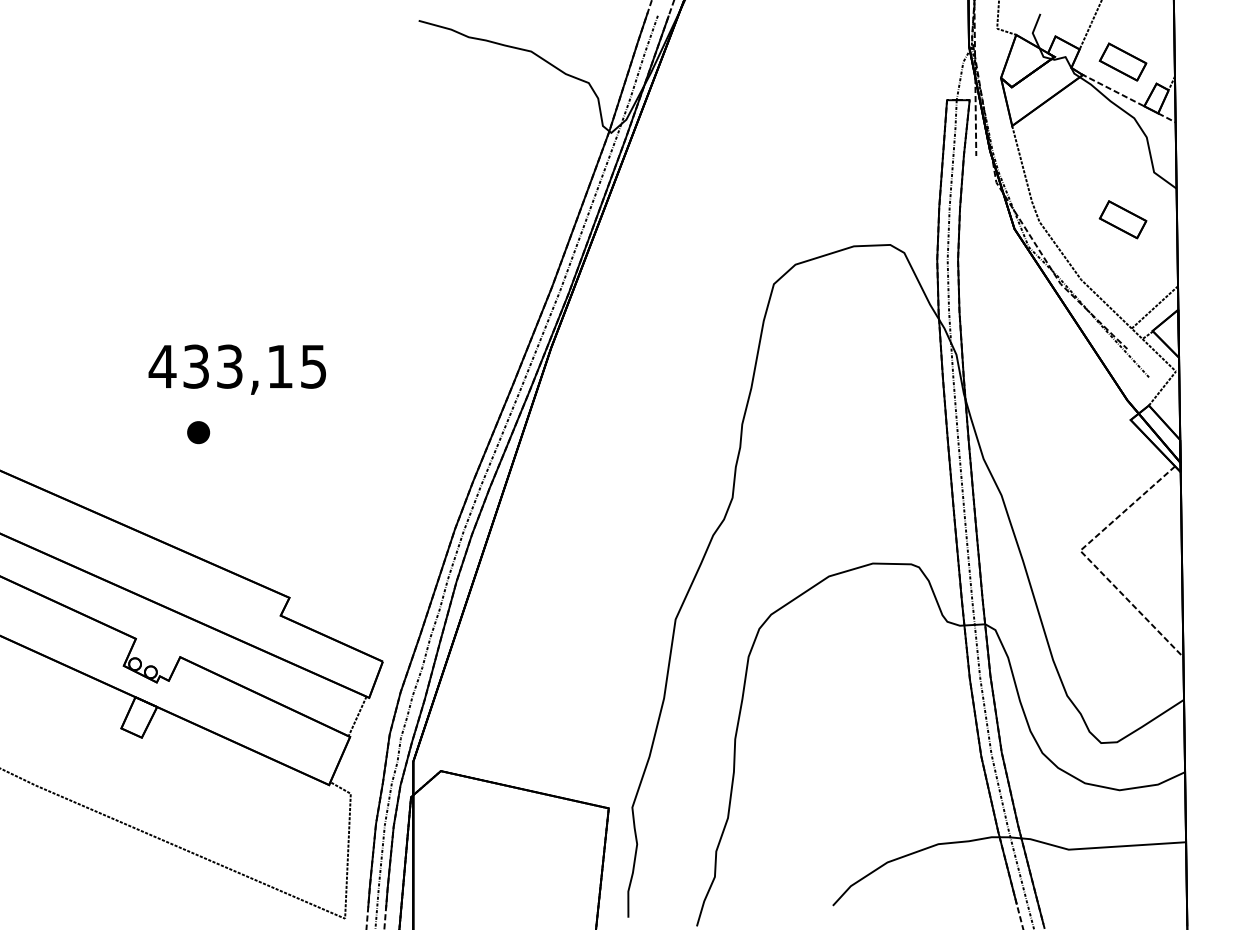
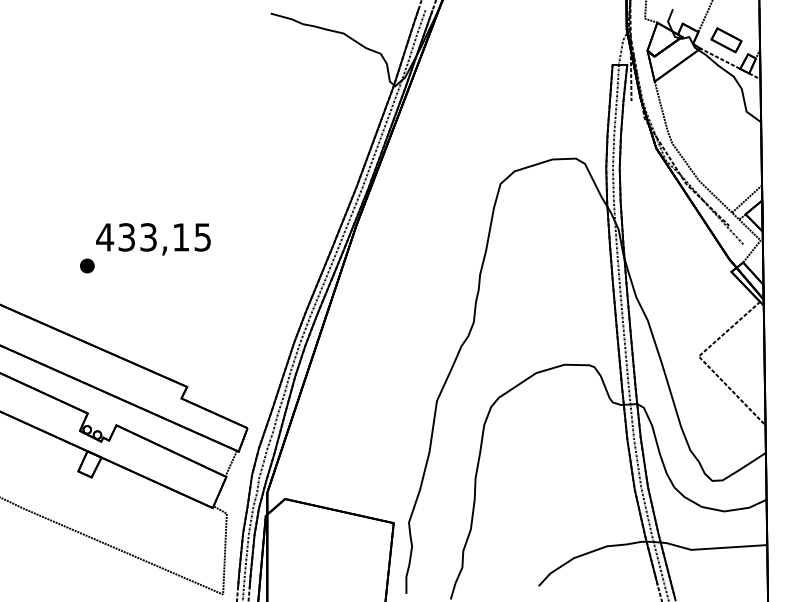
part: (1123, 220) -> (726, 142), removed
part: (198, 431) -> (87, 265), moved

